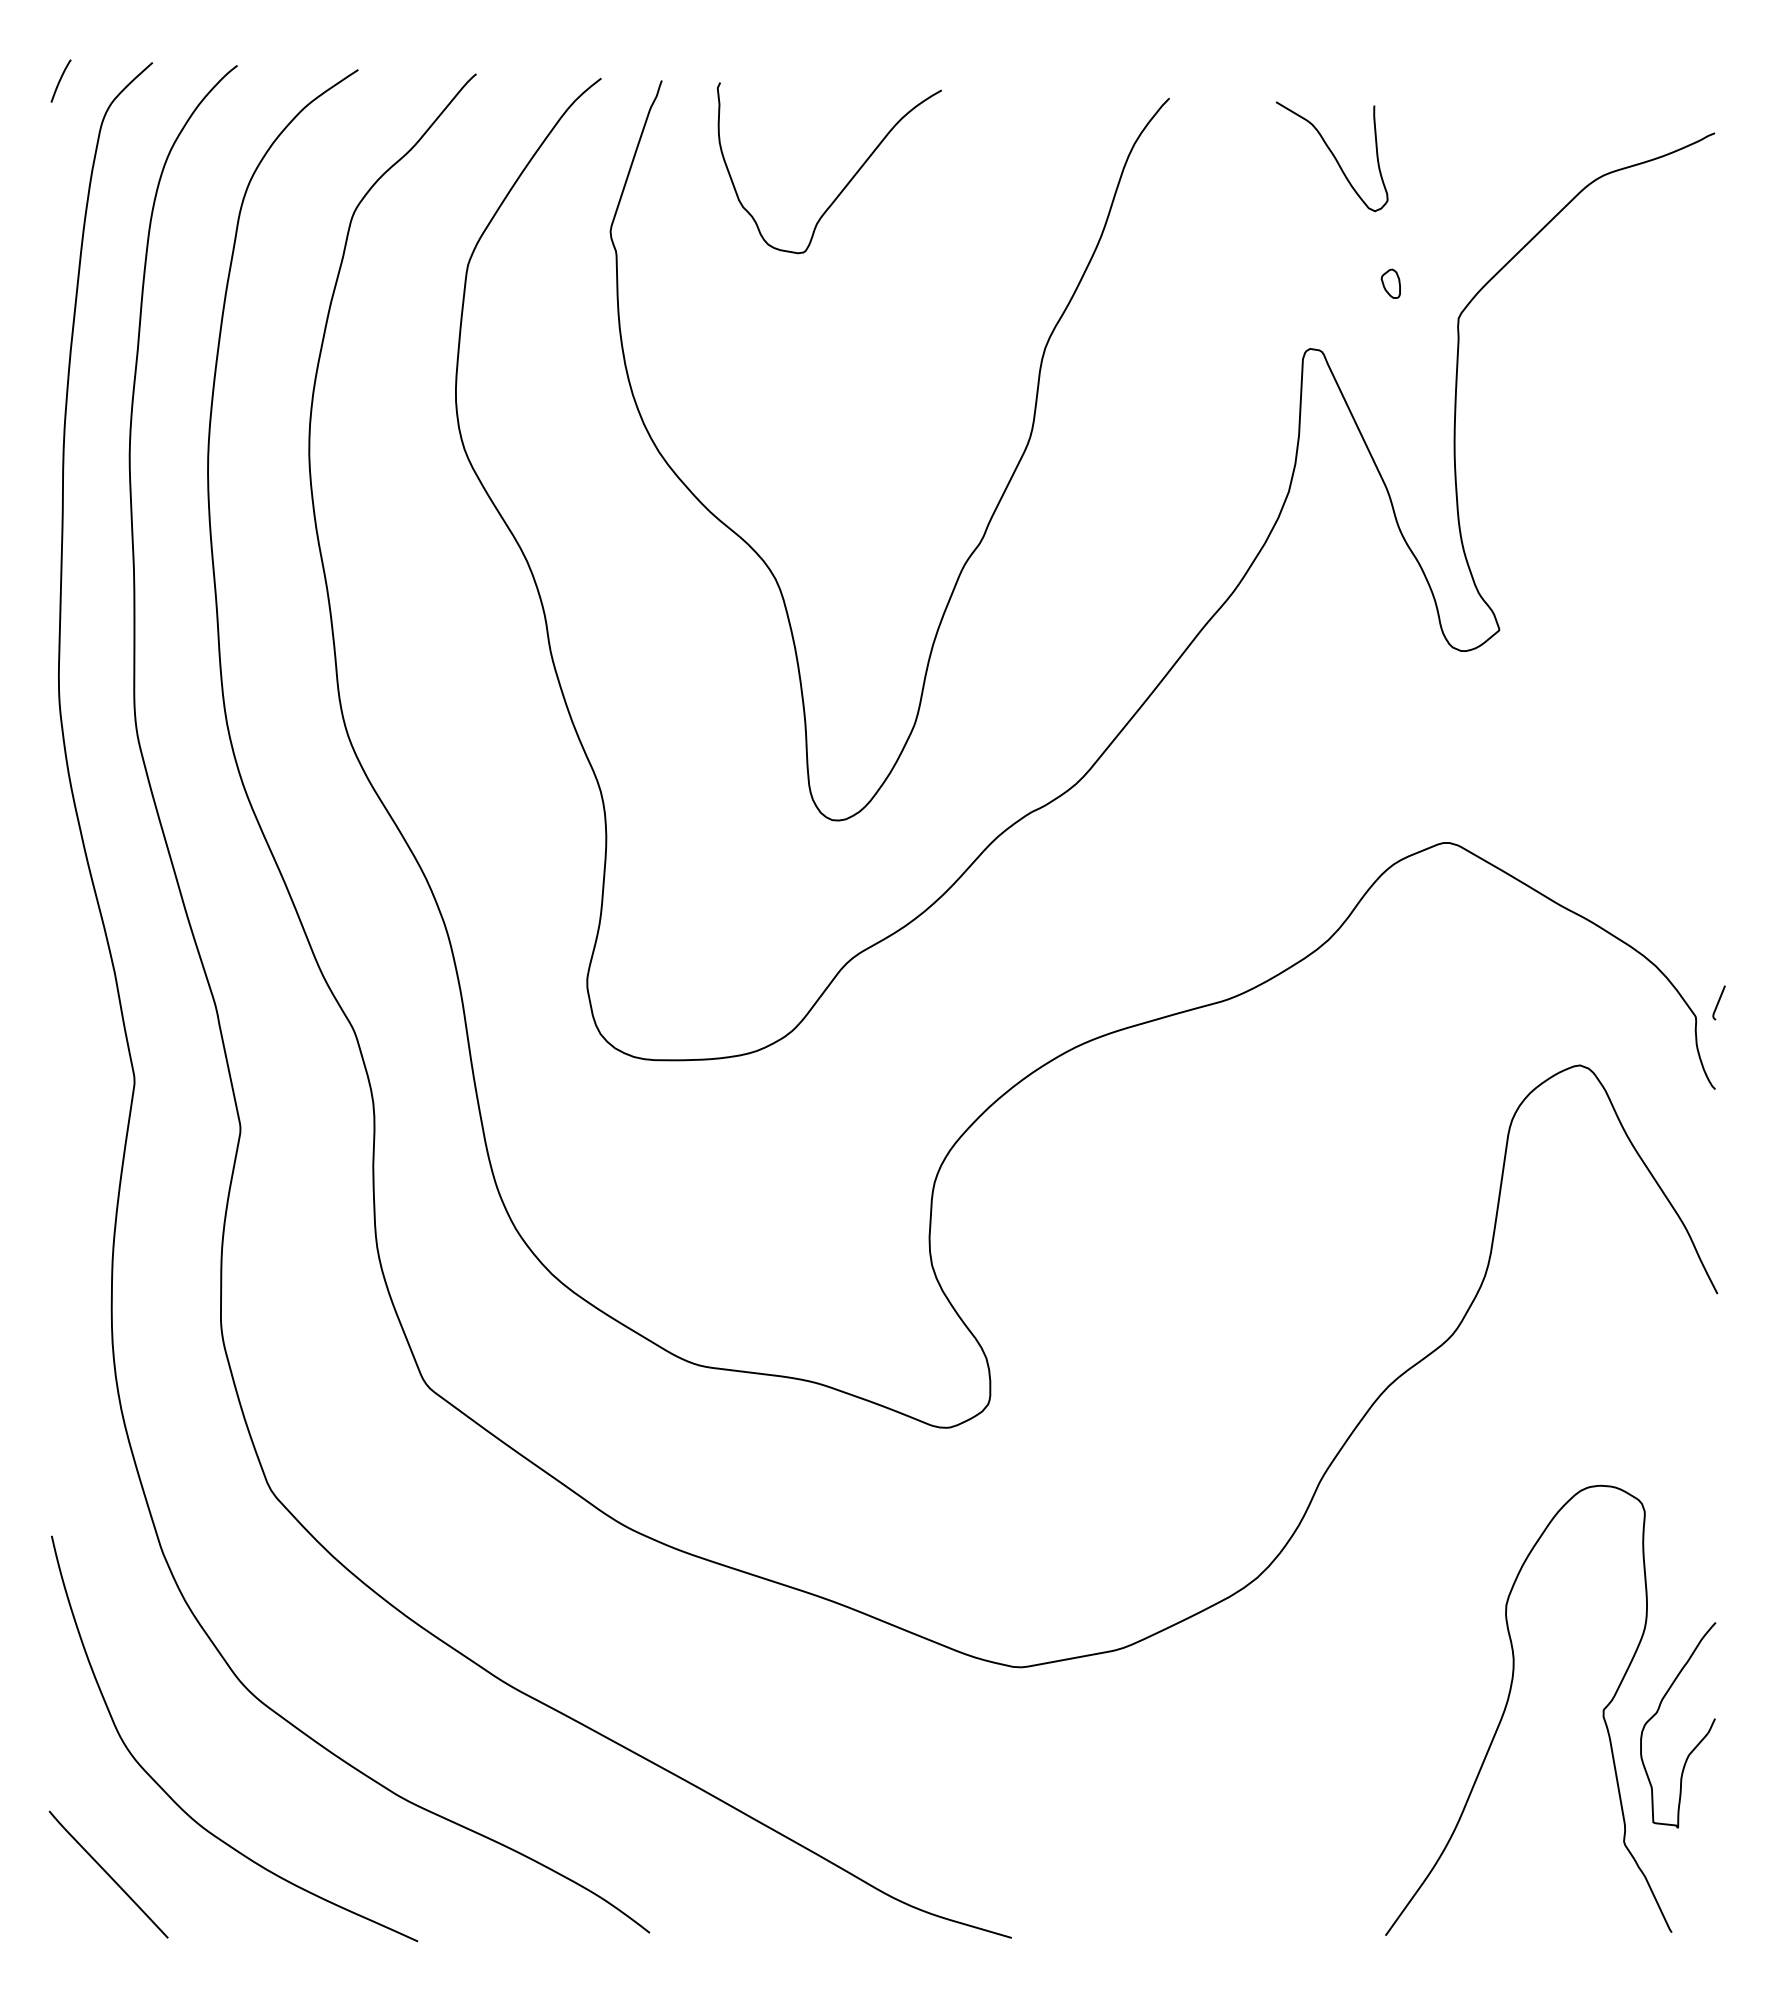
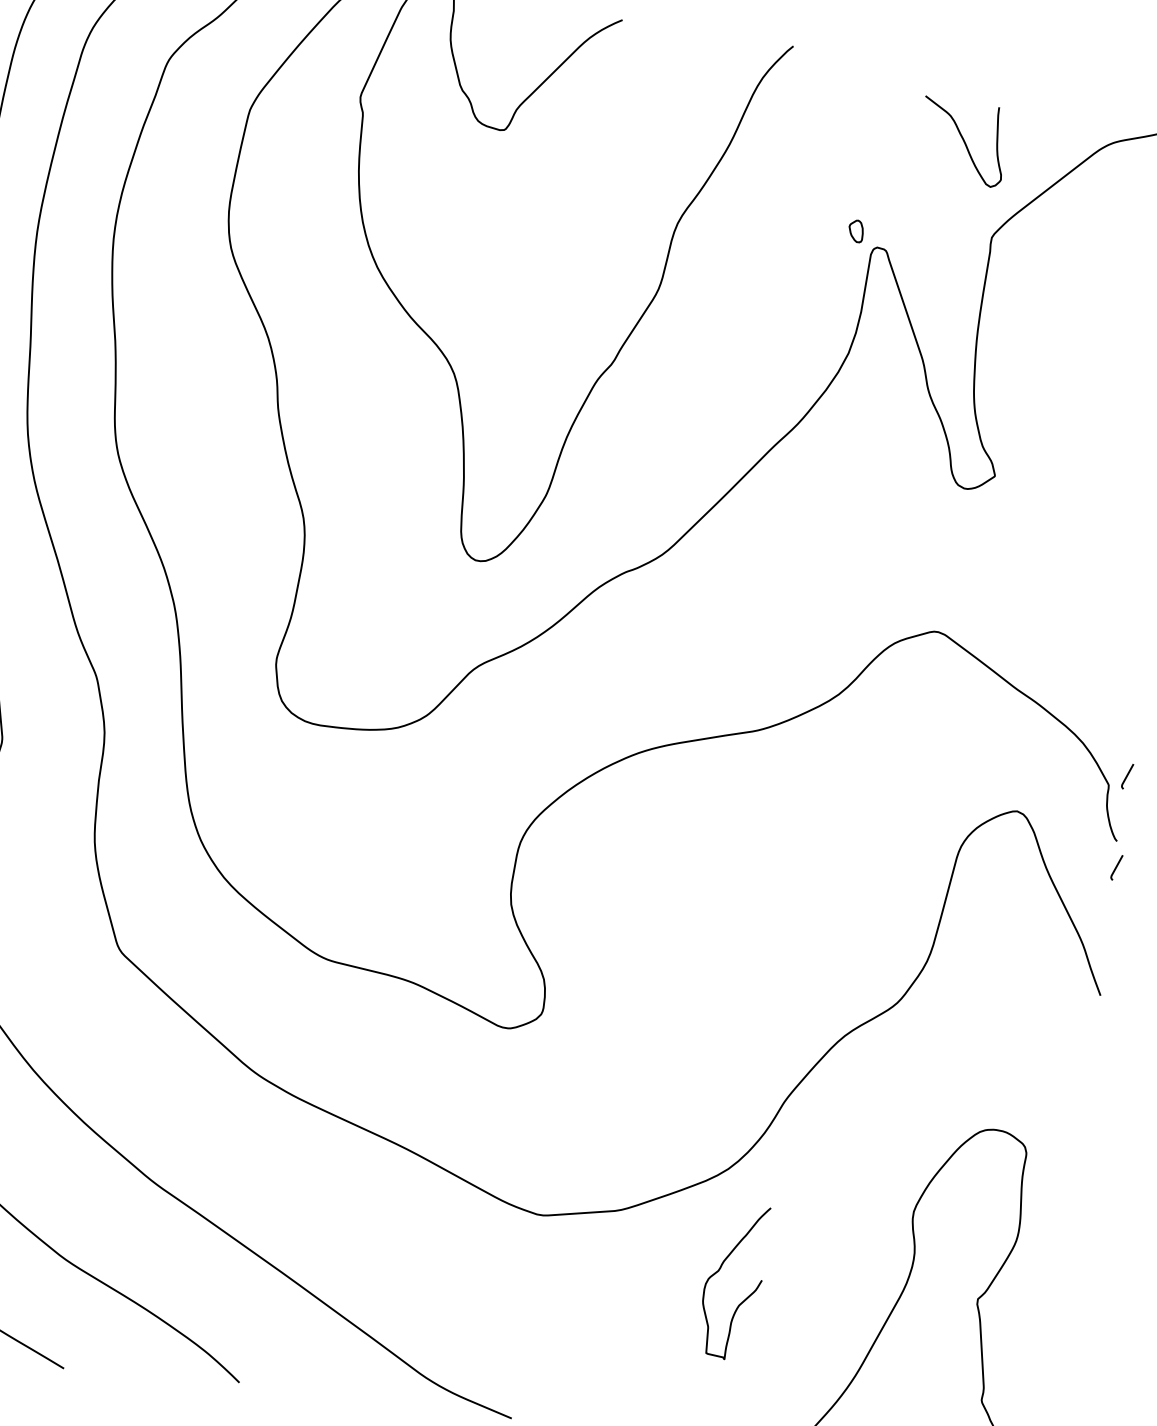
curve: (1332, 155) -> (963, 141), moved
part: (1390, 283) -> (855, 230), moved
line: (1718, 1123) -> (1116, 867), added
curve: (1657, 1713) -> (719, 1271), moved

